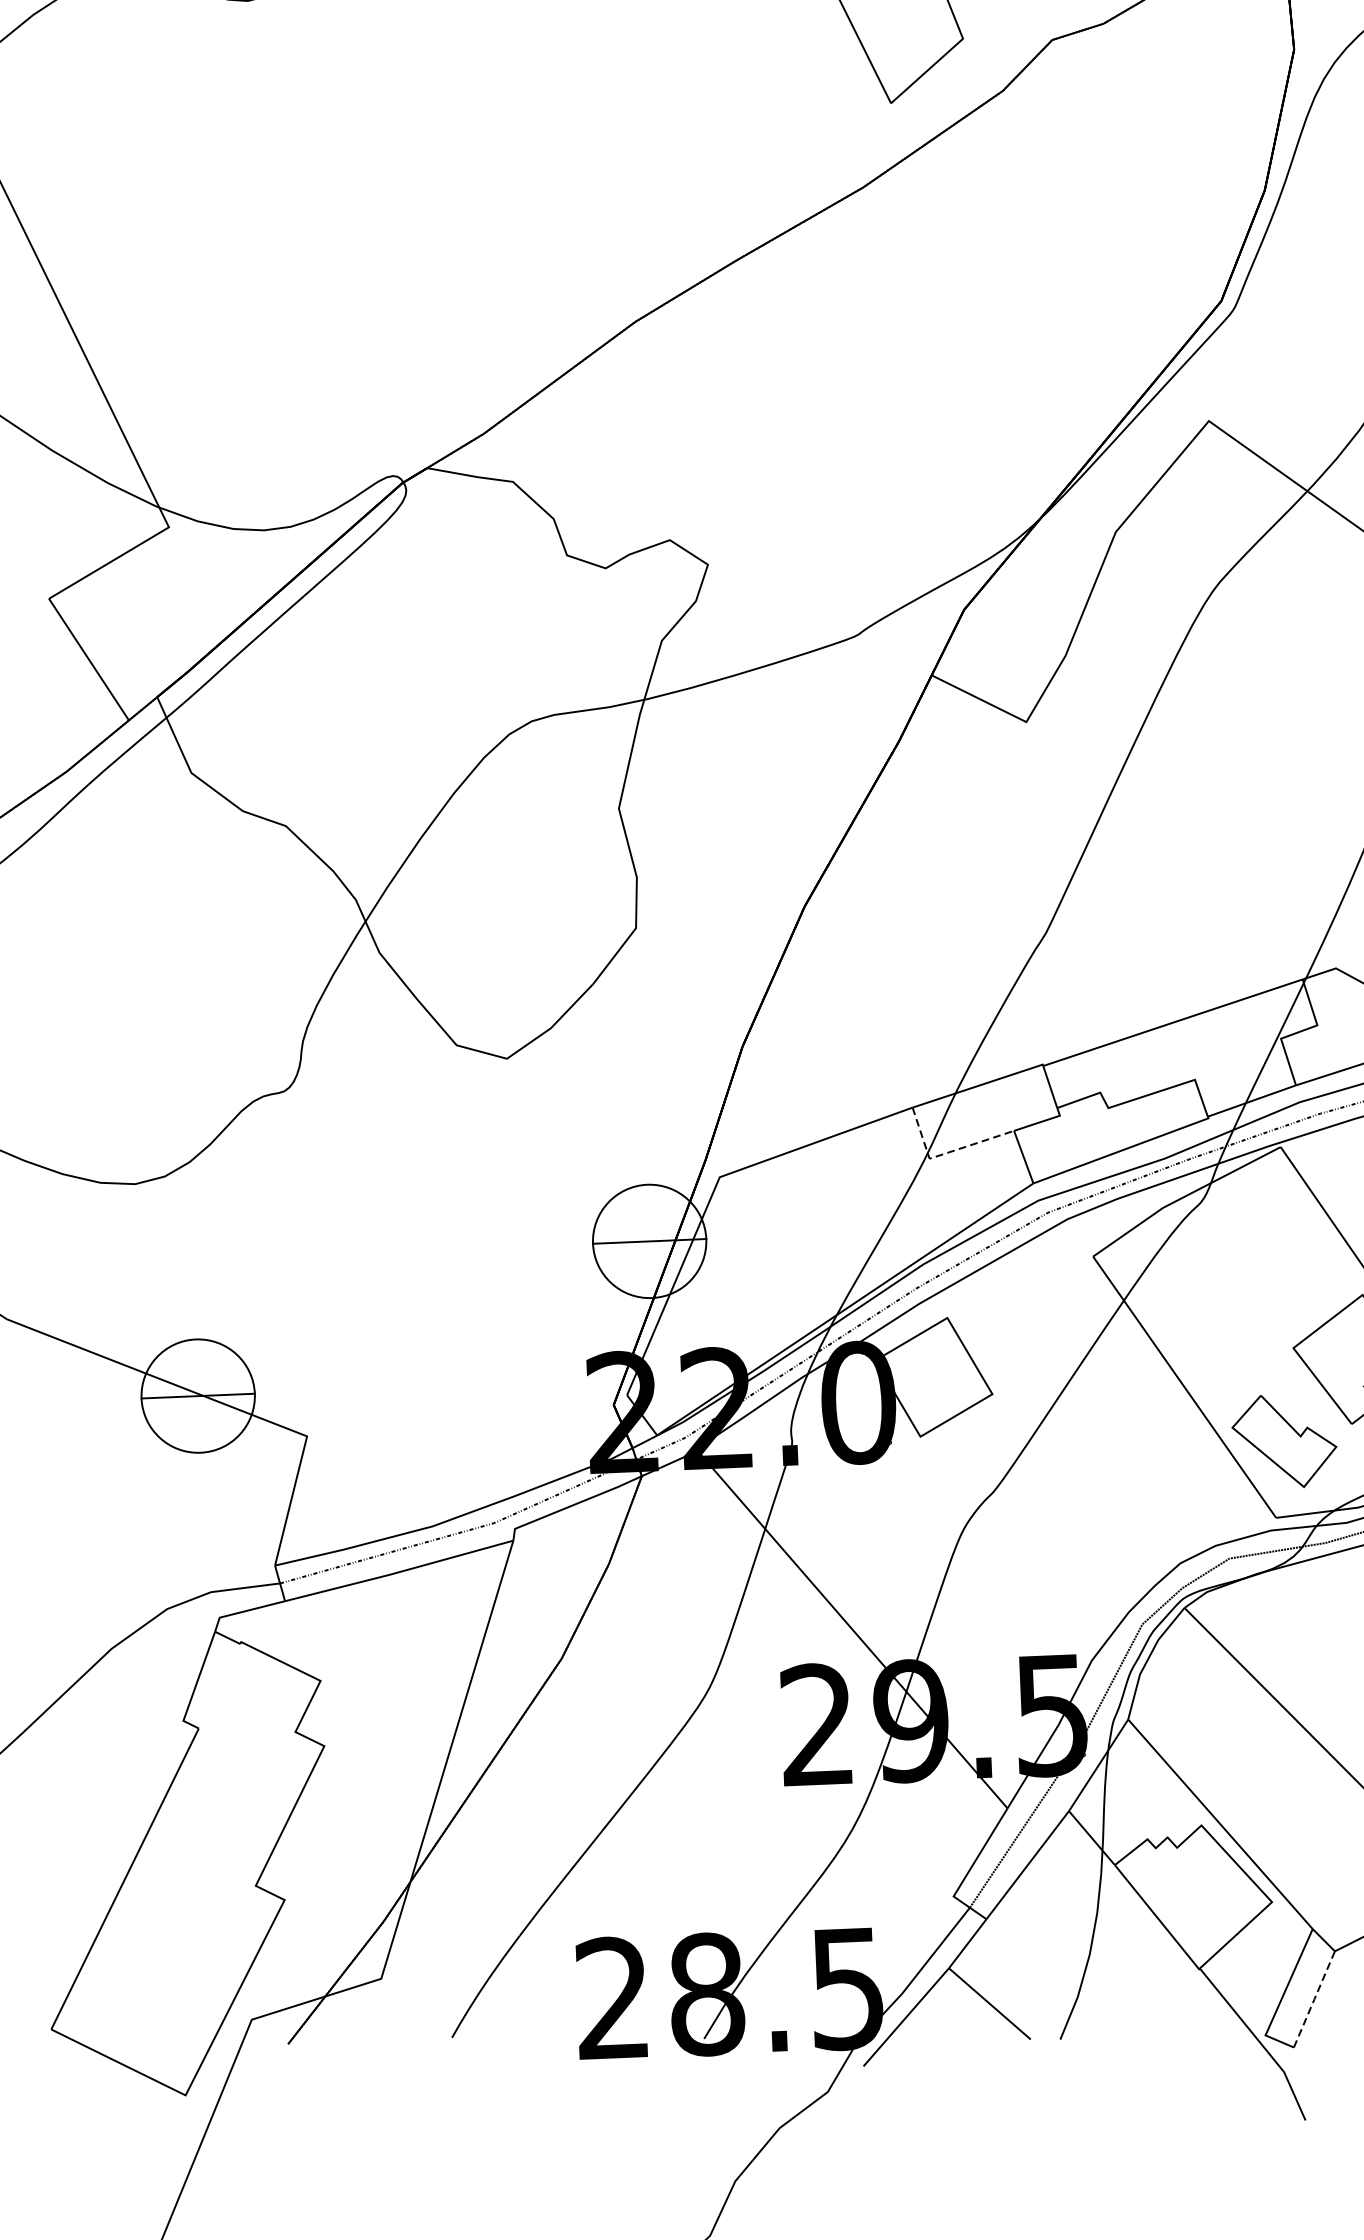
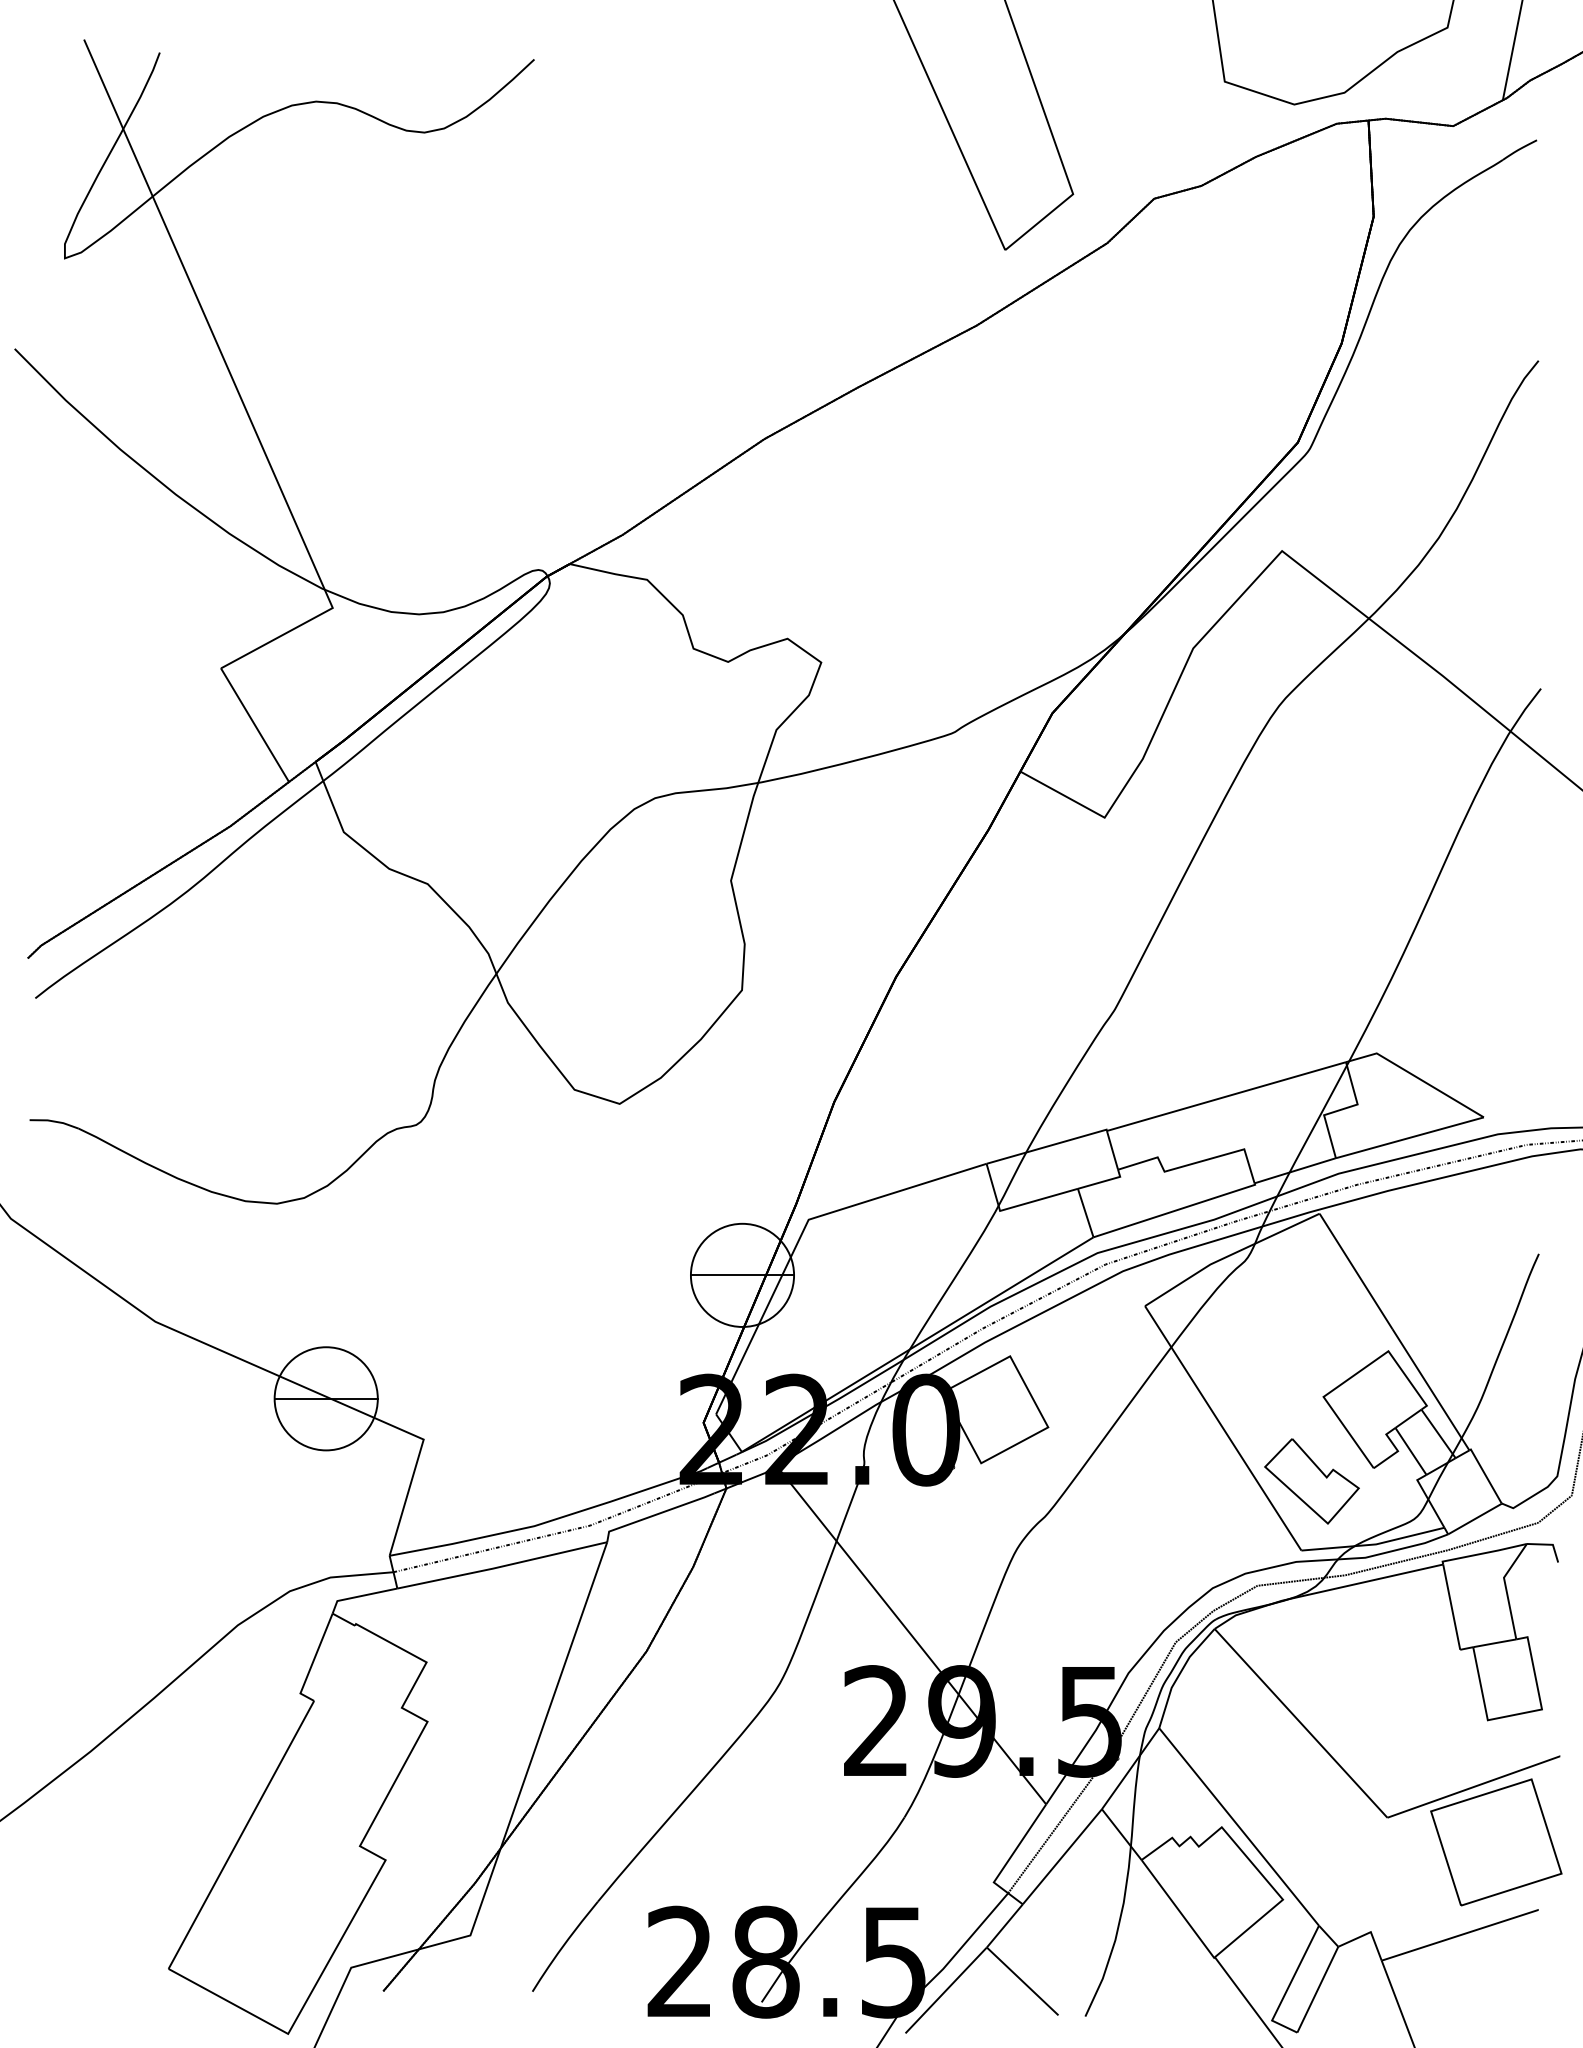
line: (945, 1153) -> (1014, 1206), dashed -> solid
line: (1314, 1999) -> (1317, 1989), dashed -> solid

